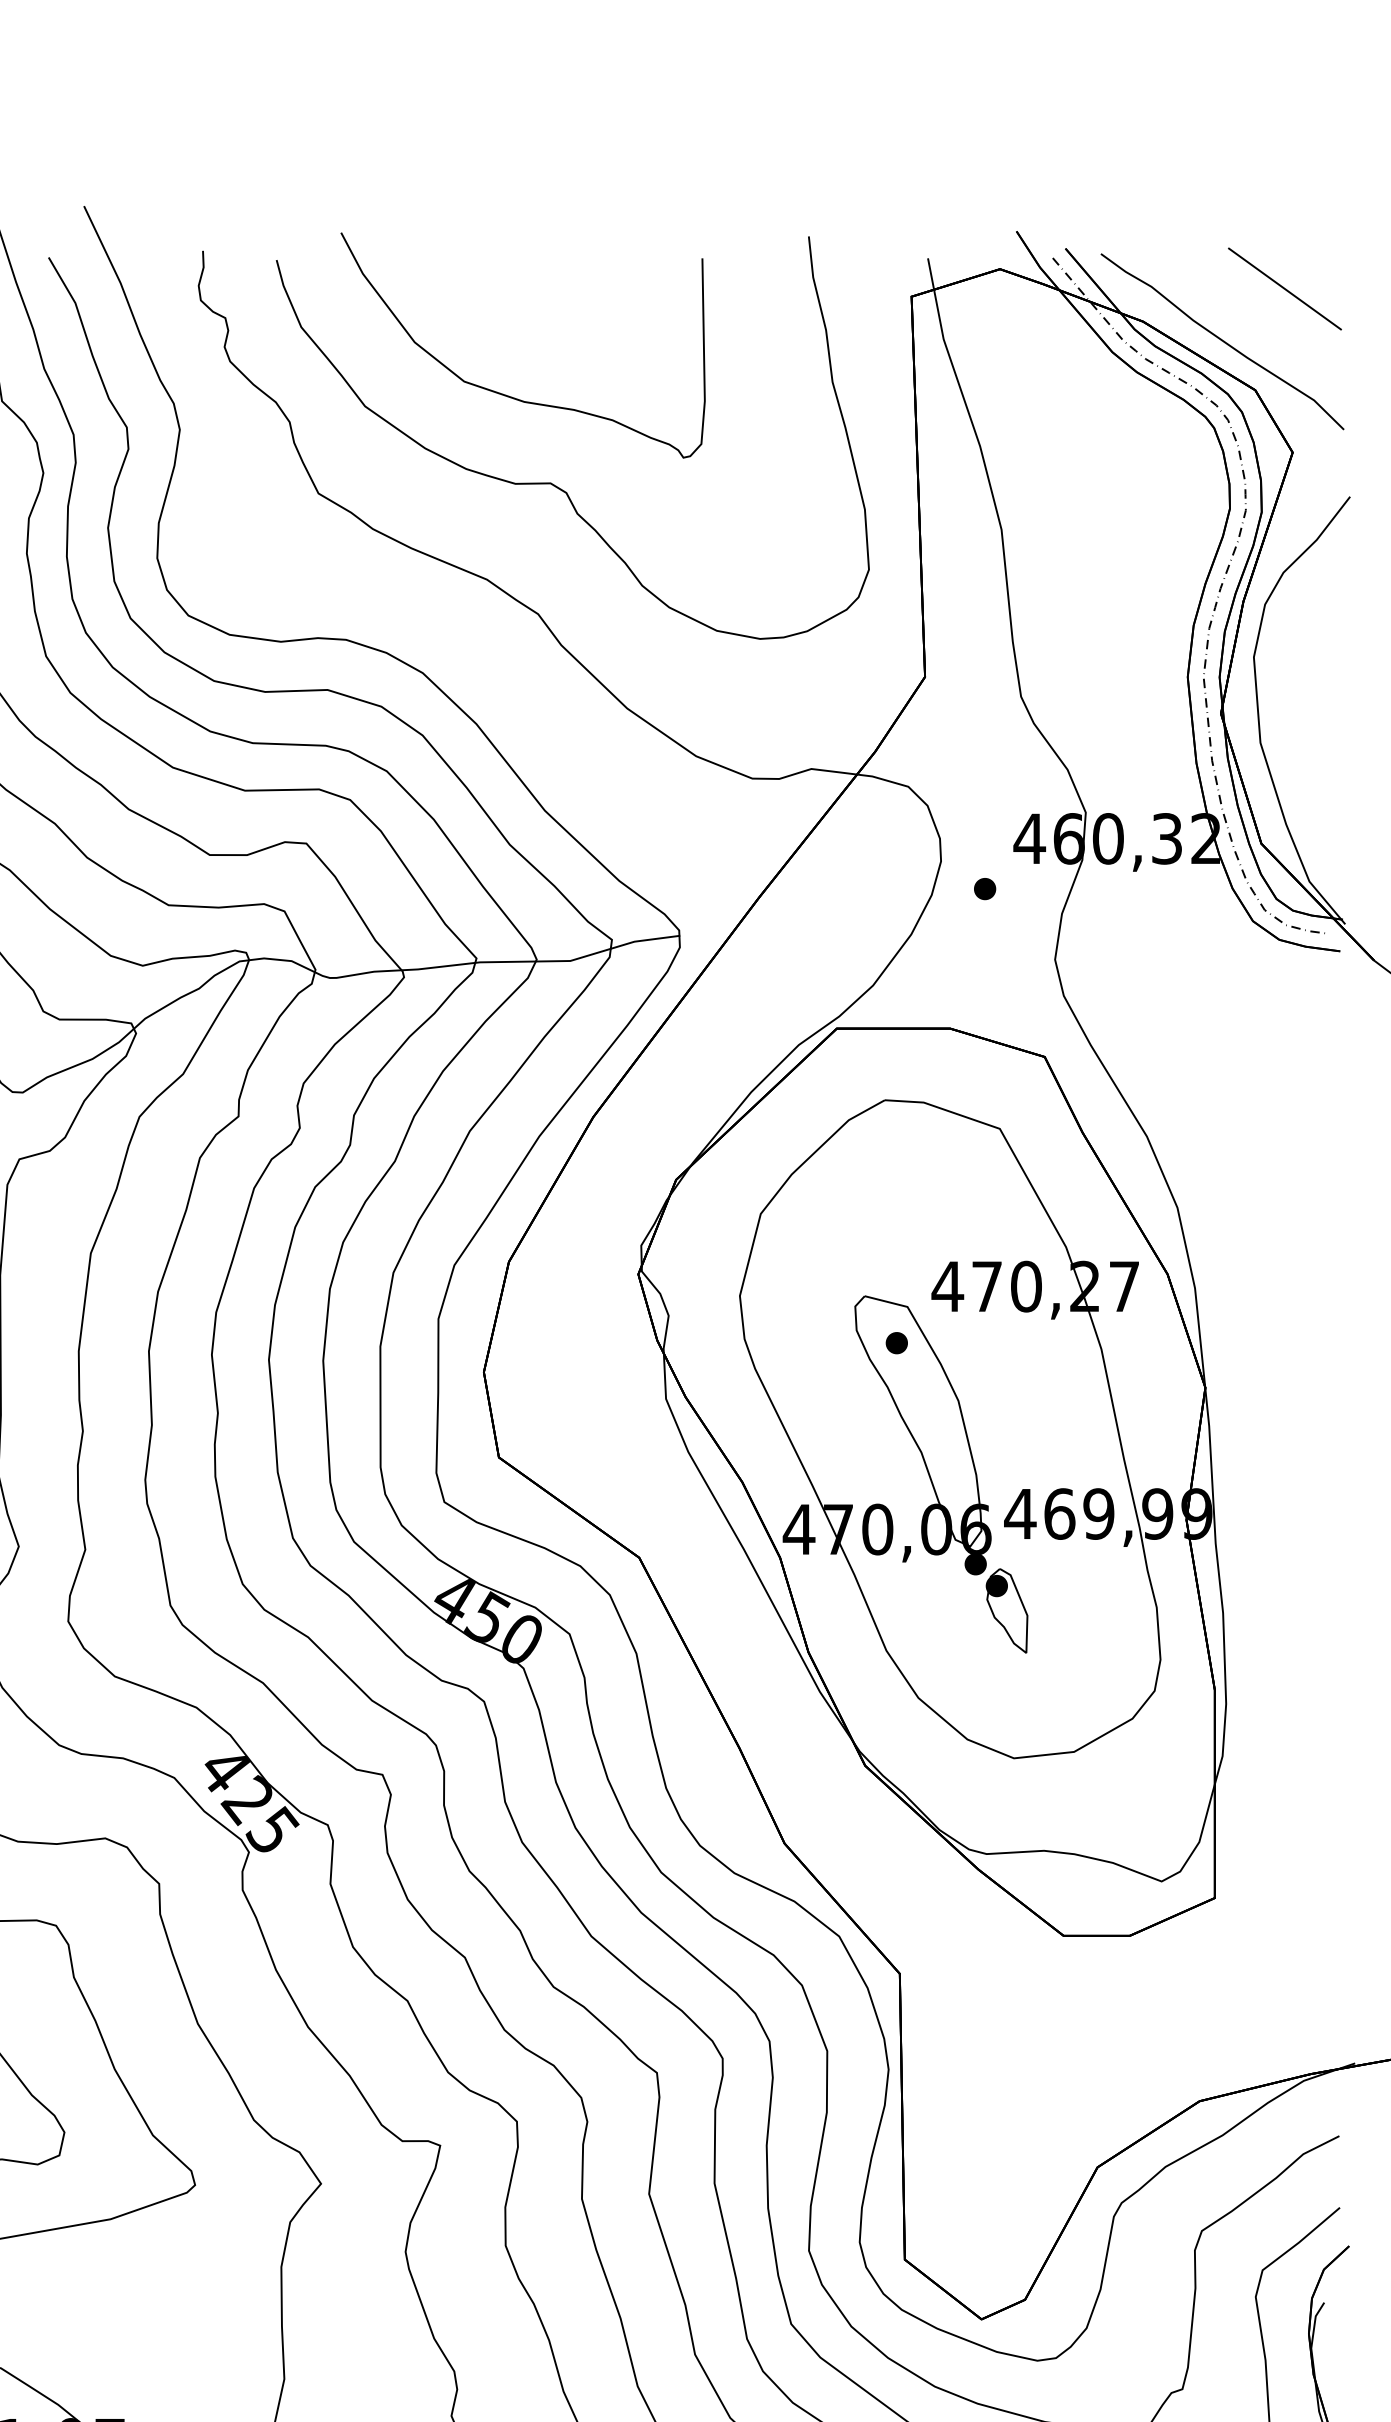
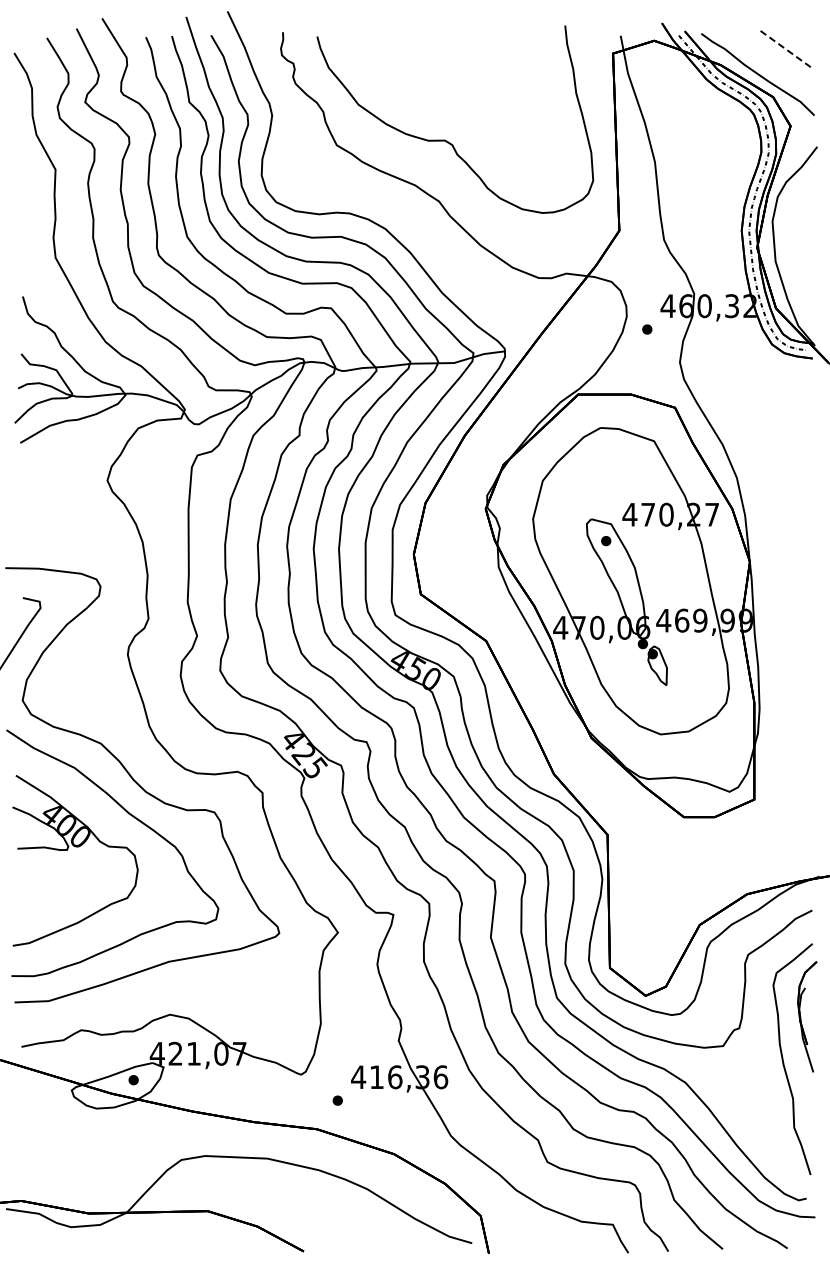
line: (1286, 290) -> (787, 50), solid -> dashed
curve: (506, 393) -> (424, 98), removed

